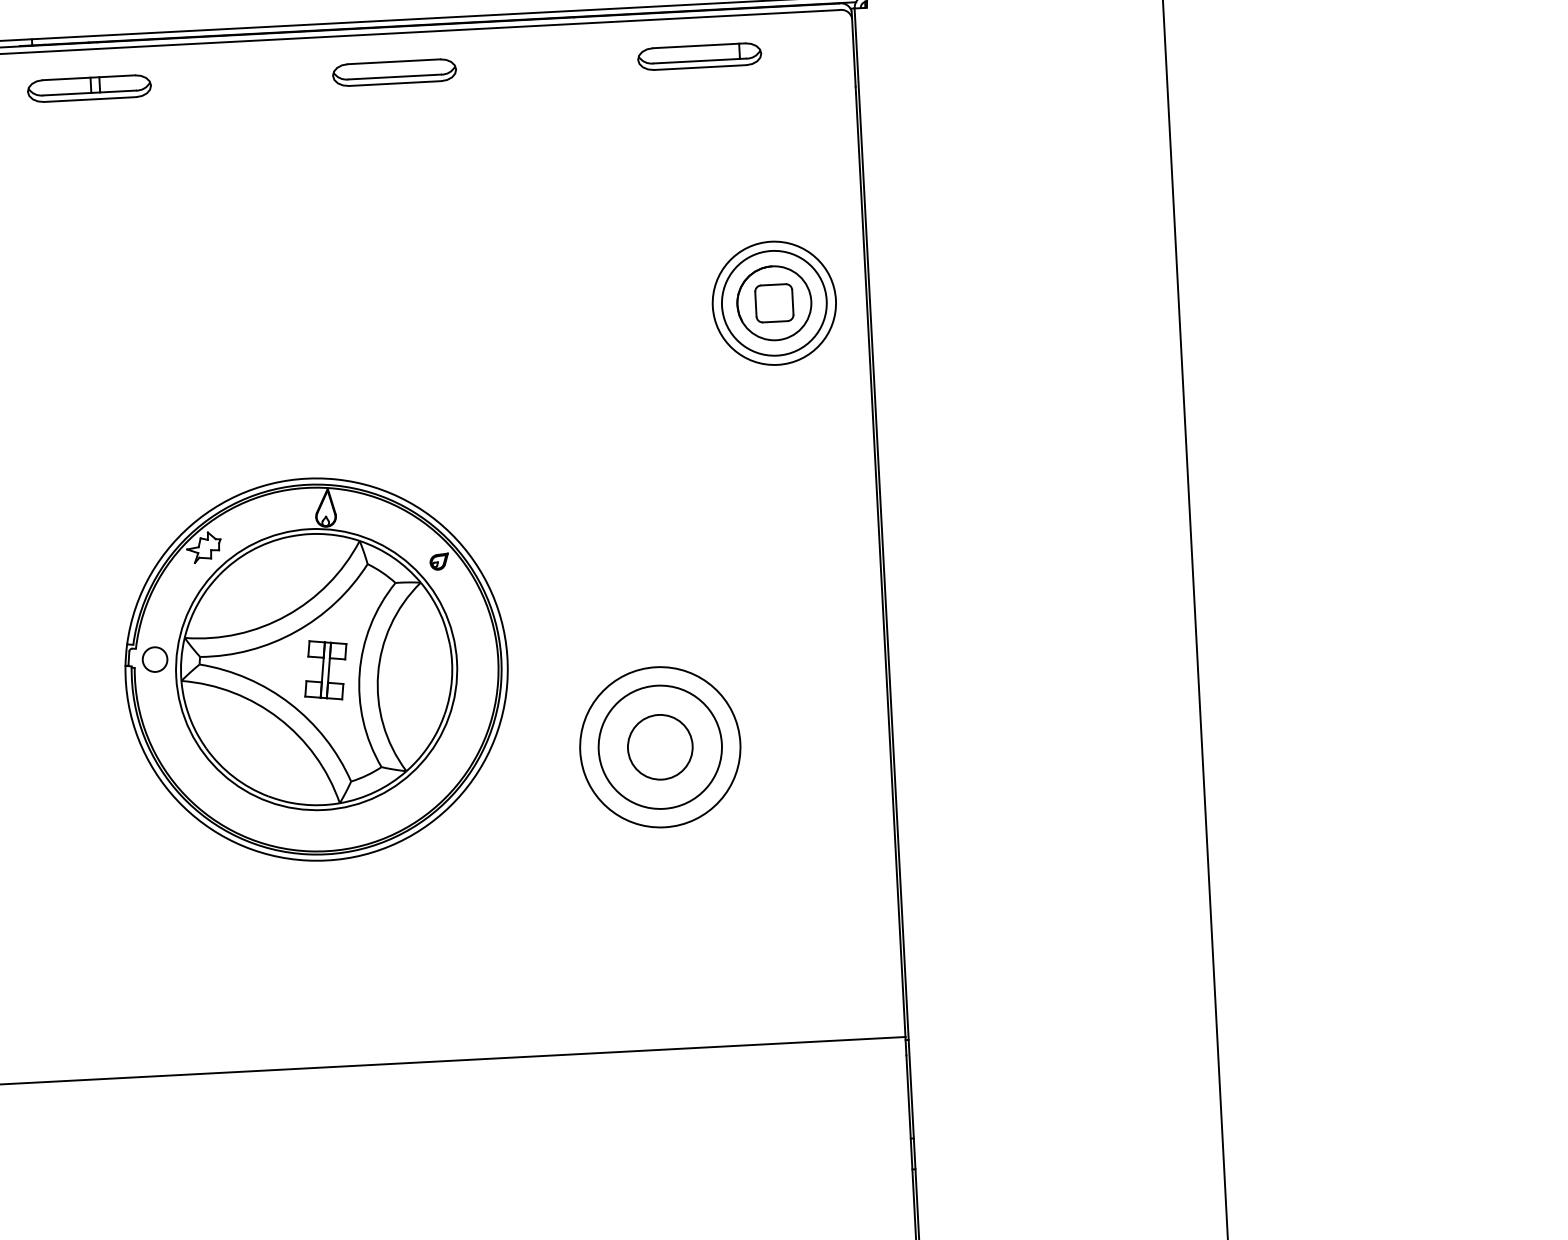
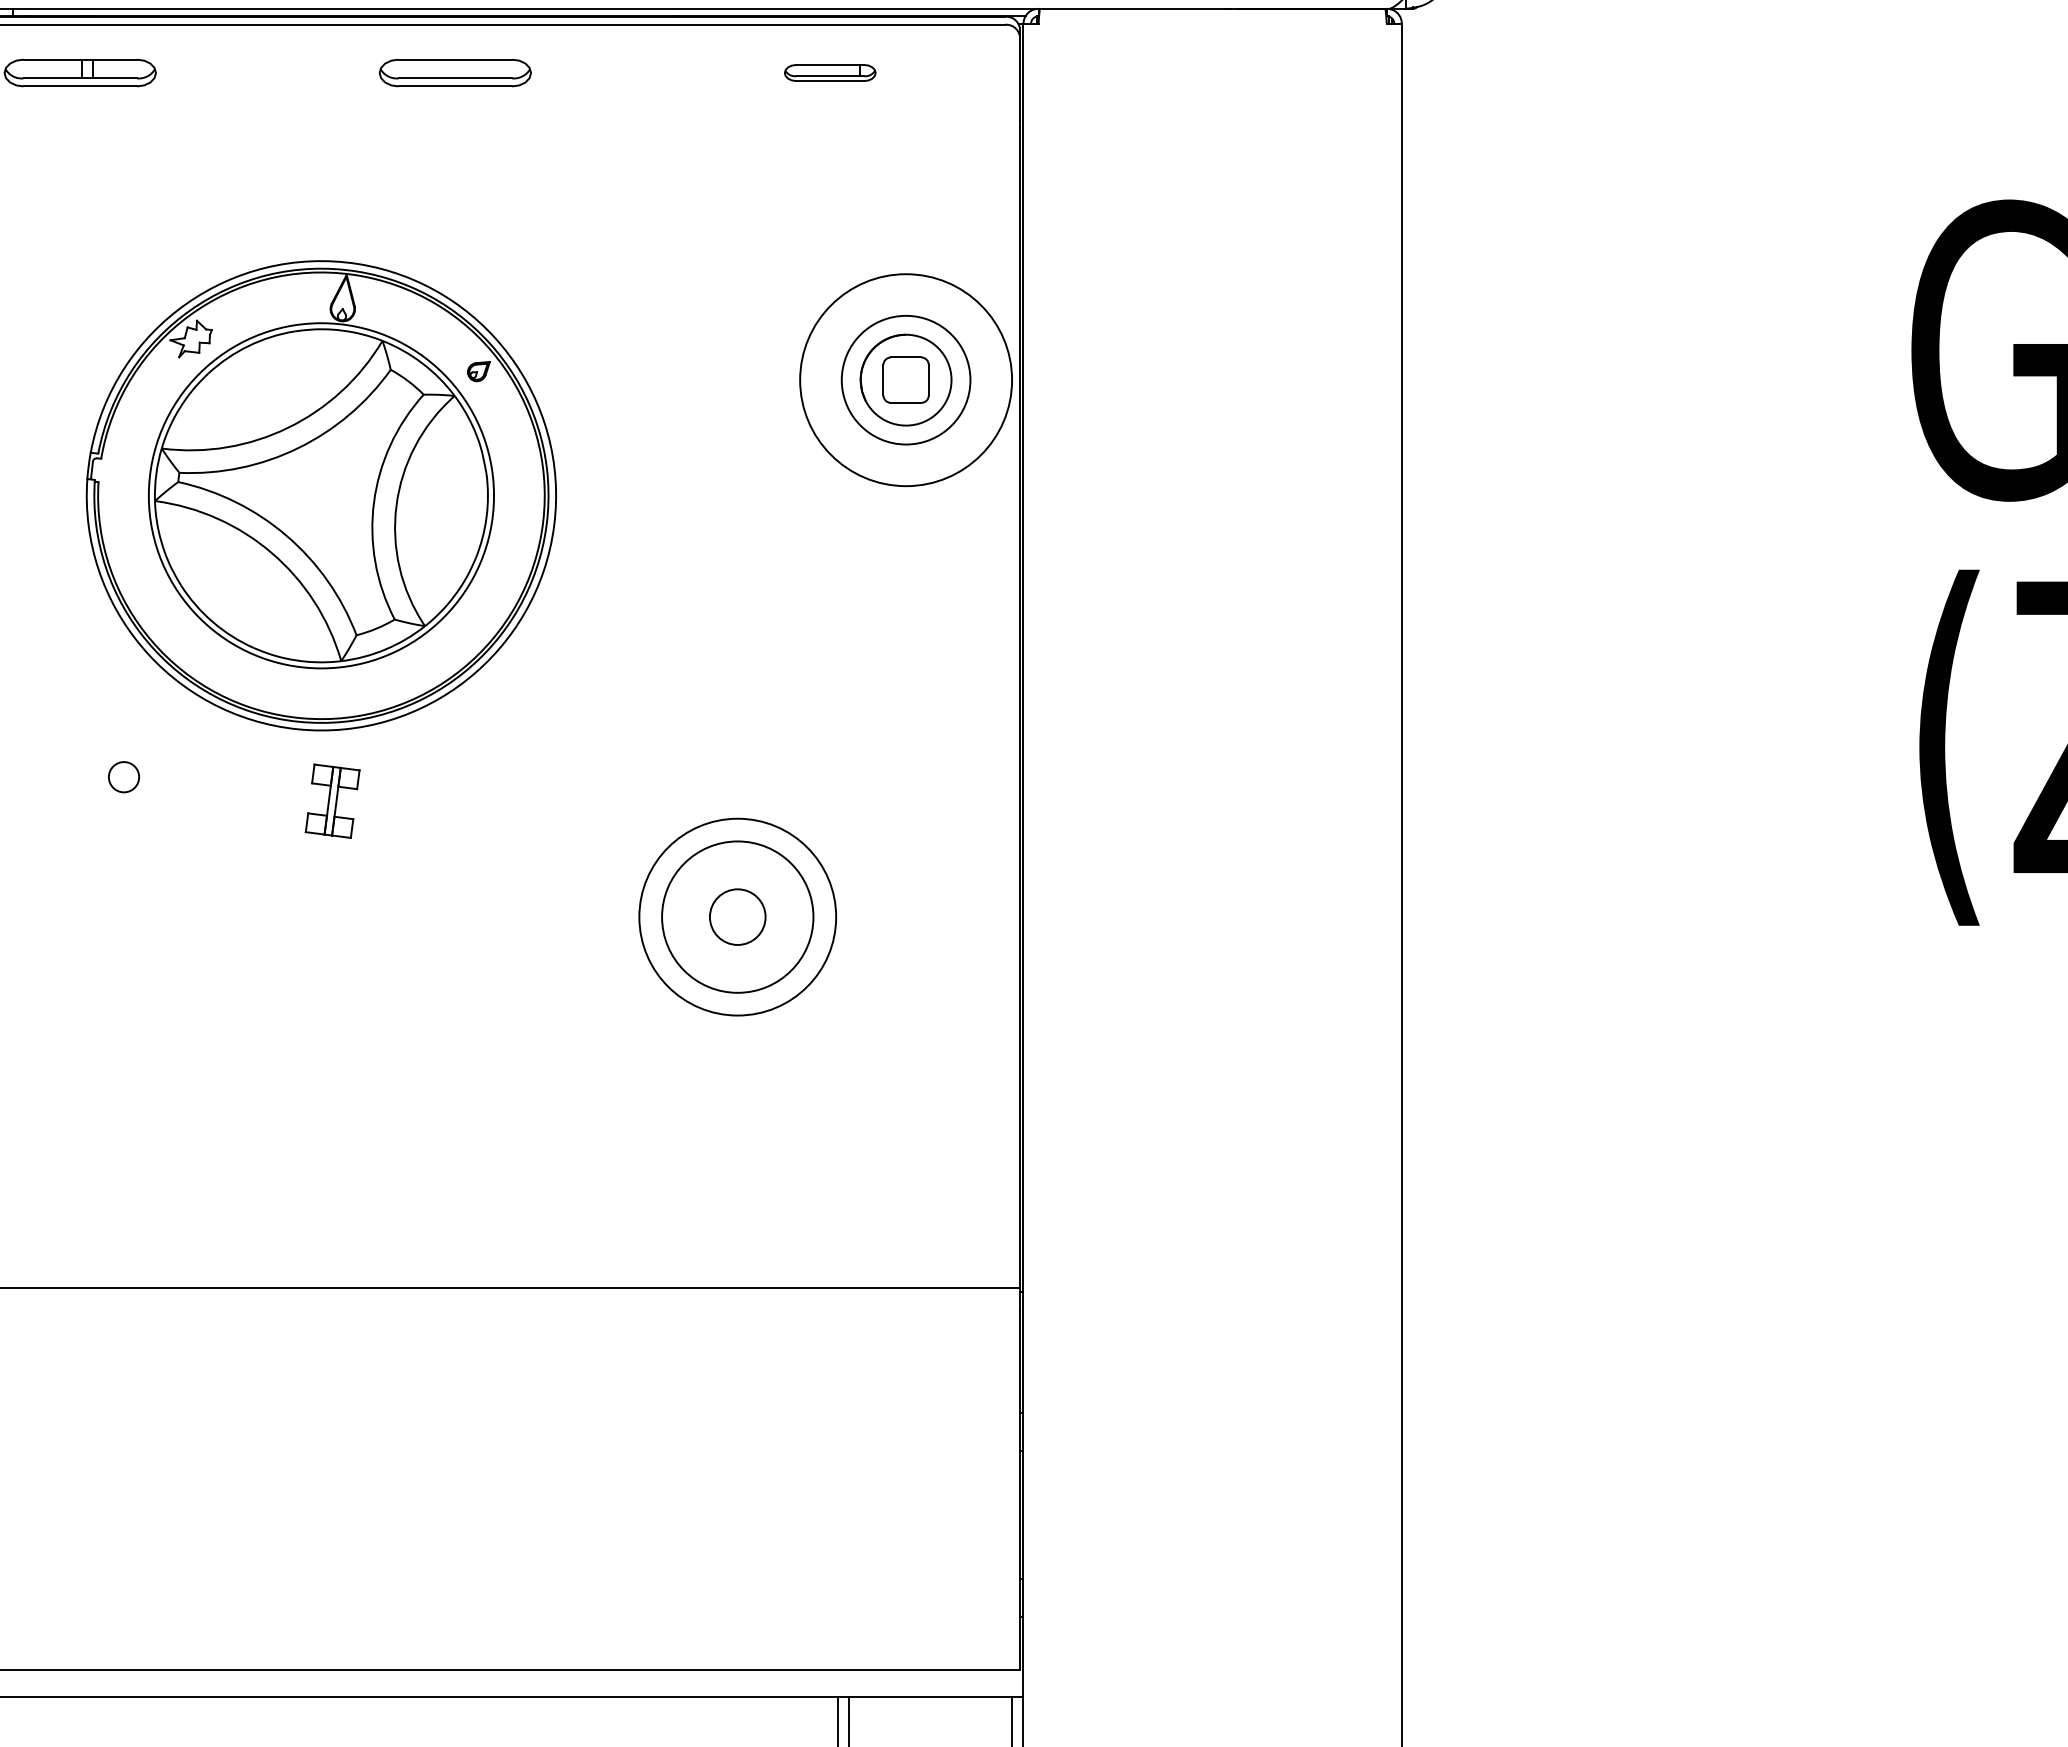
part: (698, 56) -> (829, 72), size x0.6
circle: (773, 302) -> (905, 379), size x1.4
part: (315, 669) -> (320, 495), moved
circle: (660, 746) -> (737, 916), size x0.7

